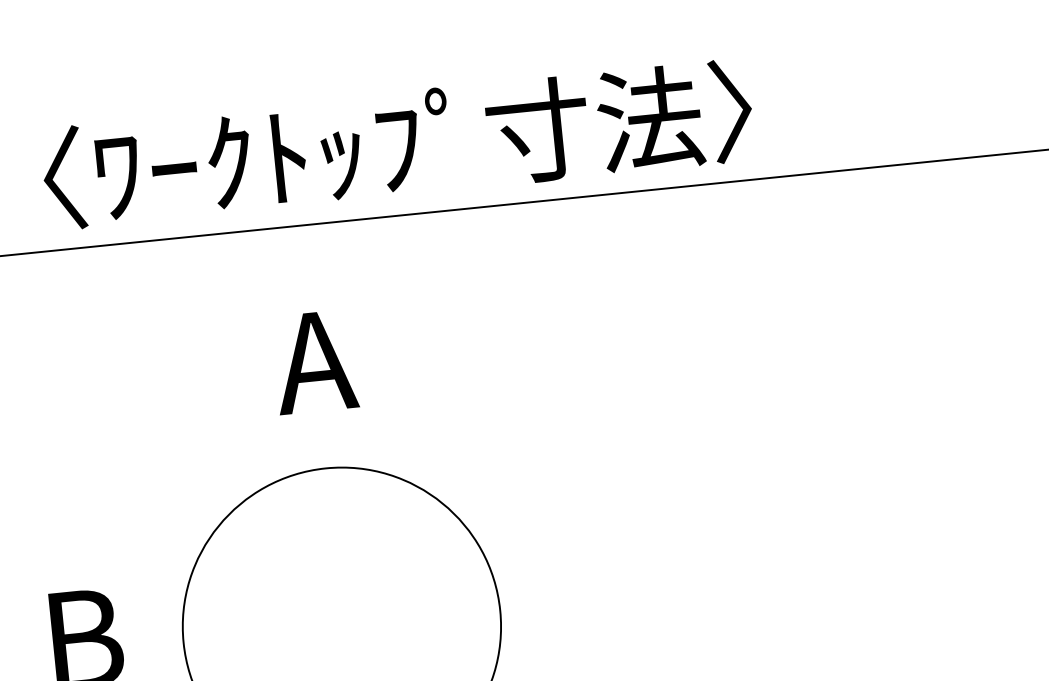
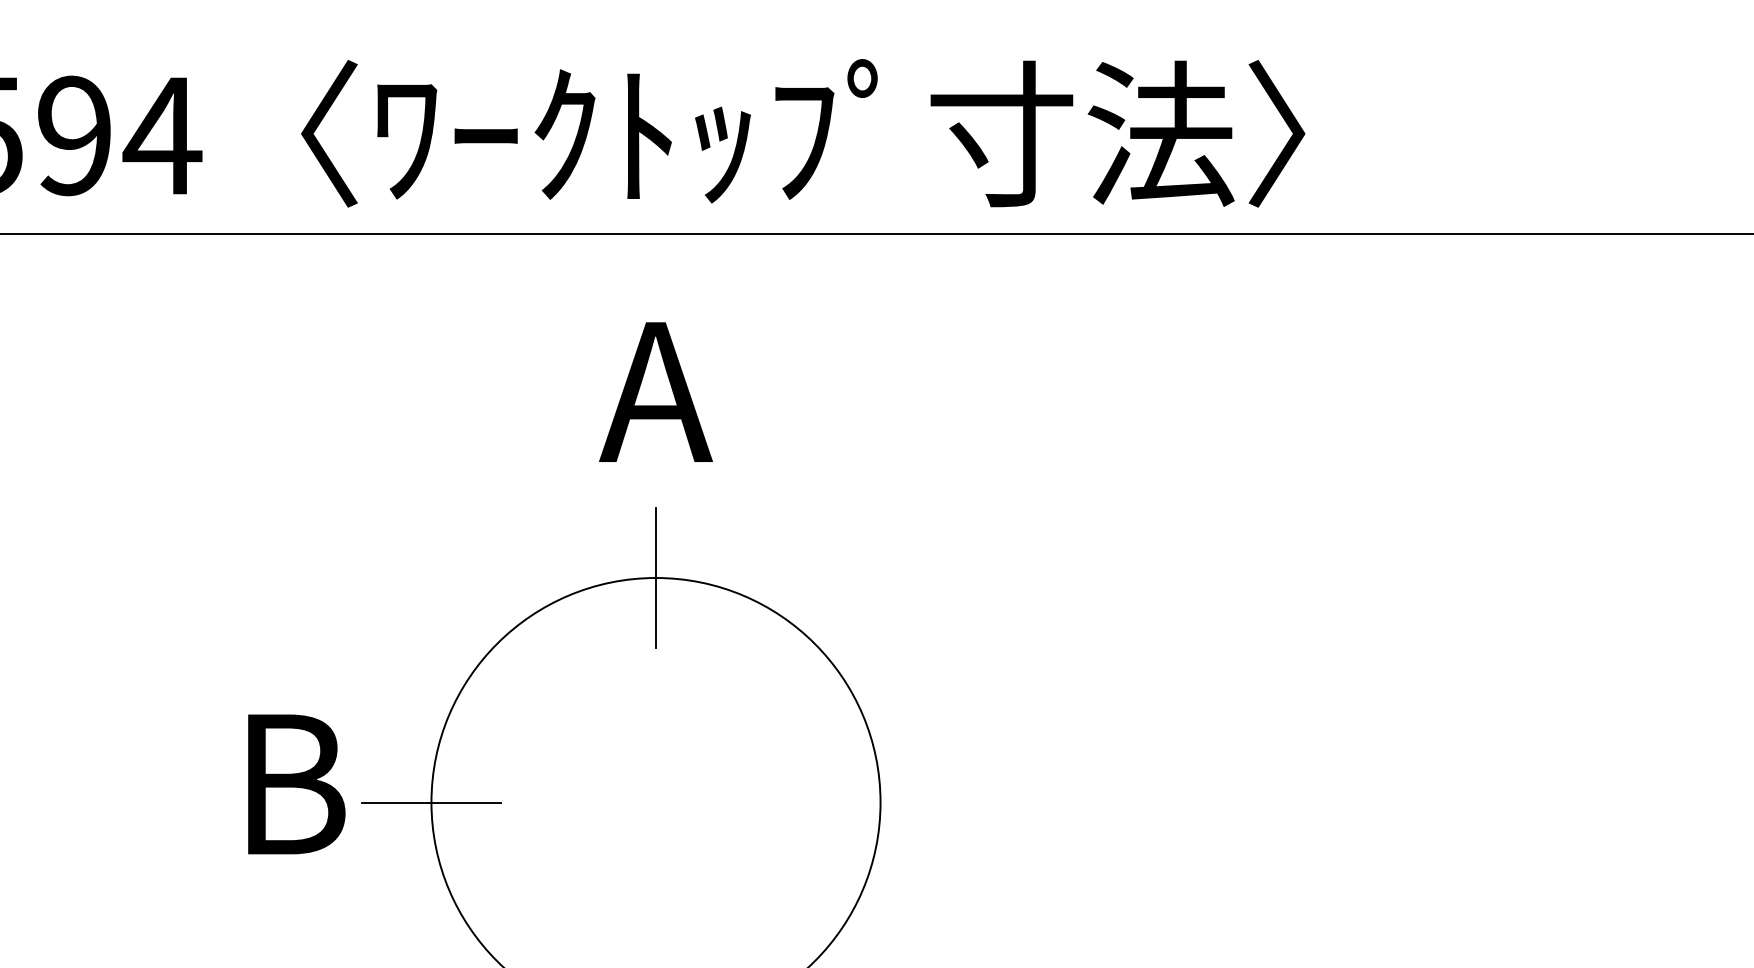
text: (314, 361) -> (655, 391), moved
line: (326, 468) -> (656, 577), added
line: (183, 642) -> (431, 802), added

